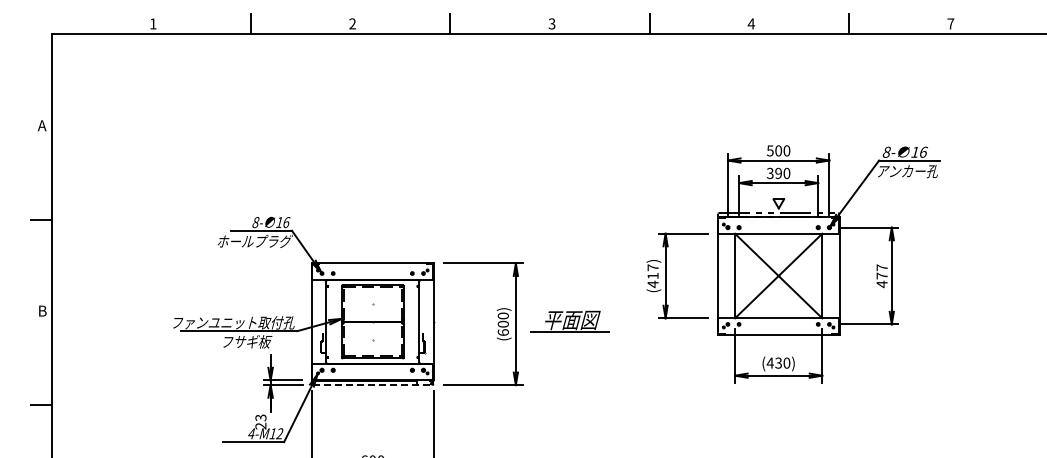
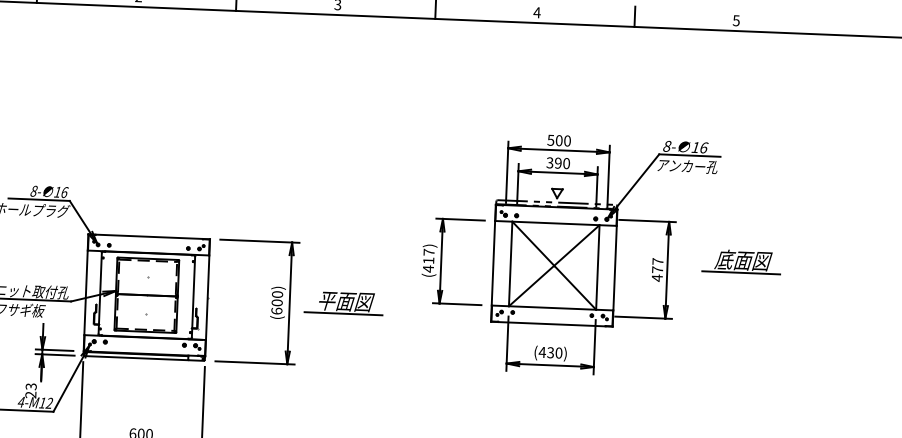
text: (950, 23) -> (736, 20), 7 -> 5
part: (965, 264) -> (741, 261), added
line: (372, 385) -> (144, 358), dashed -> solid

